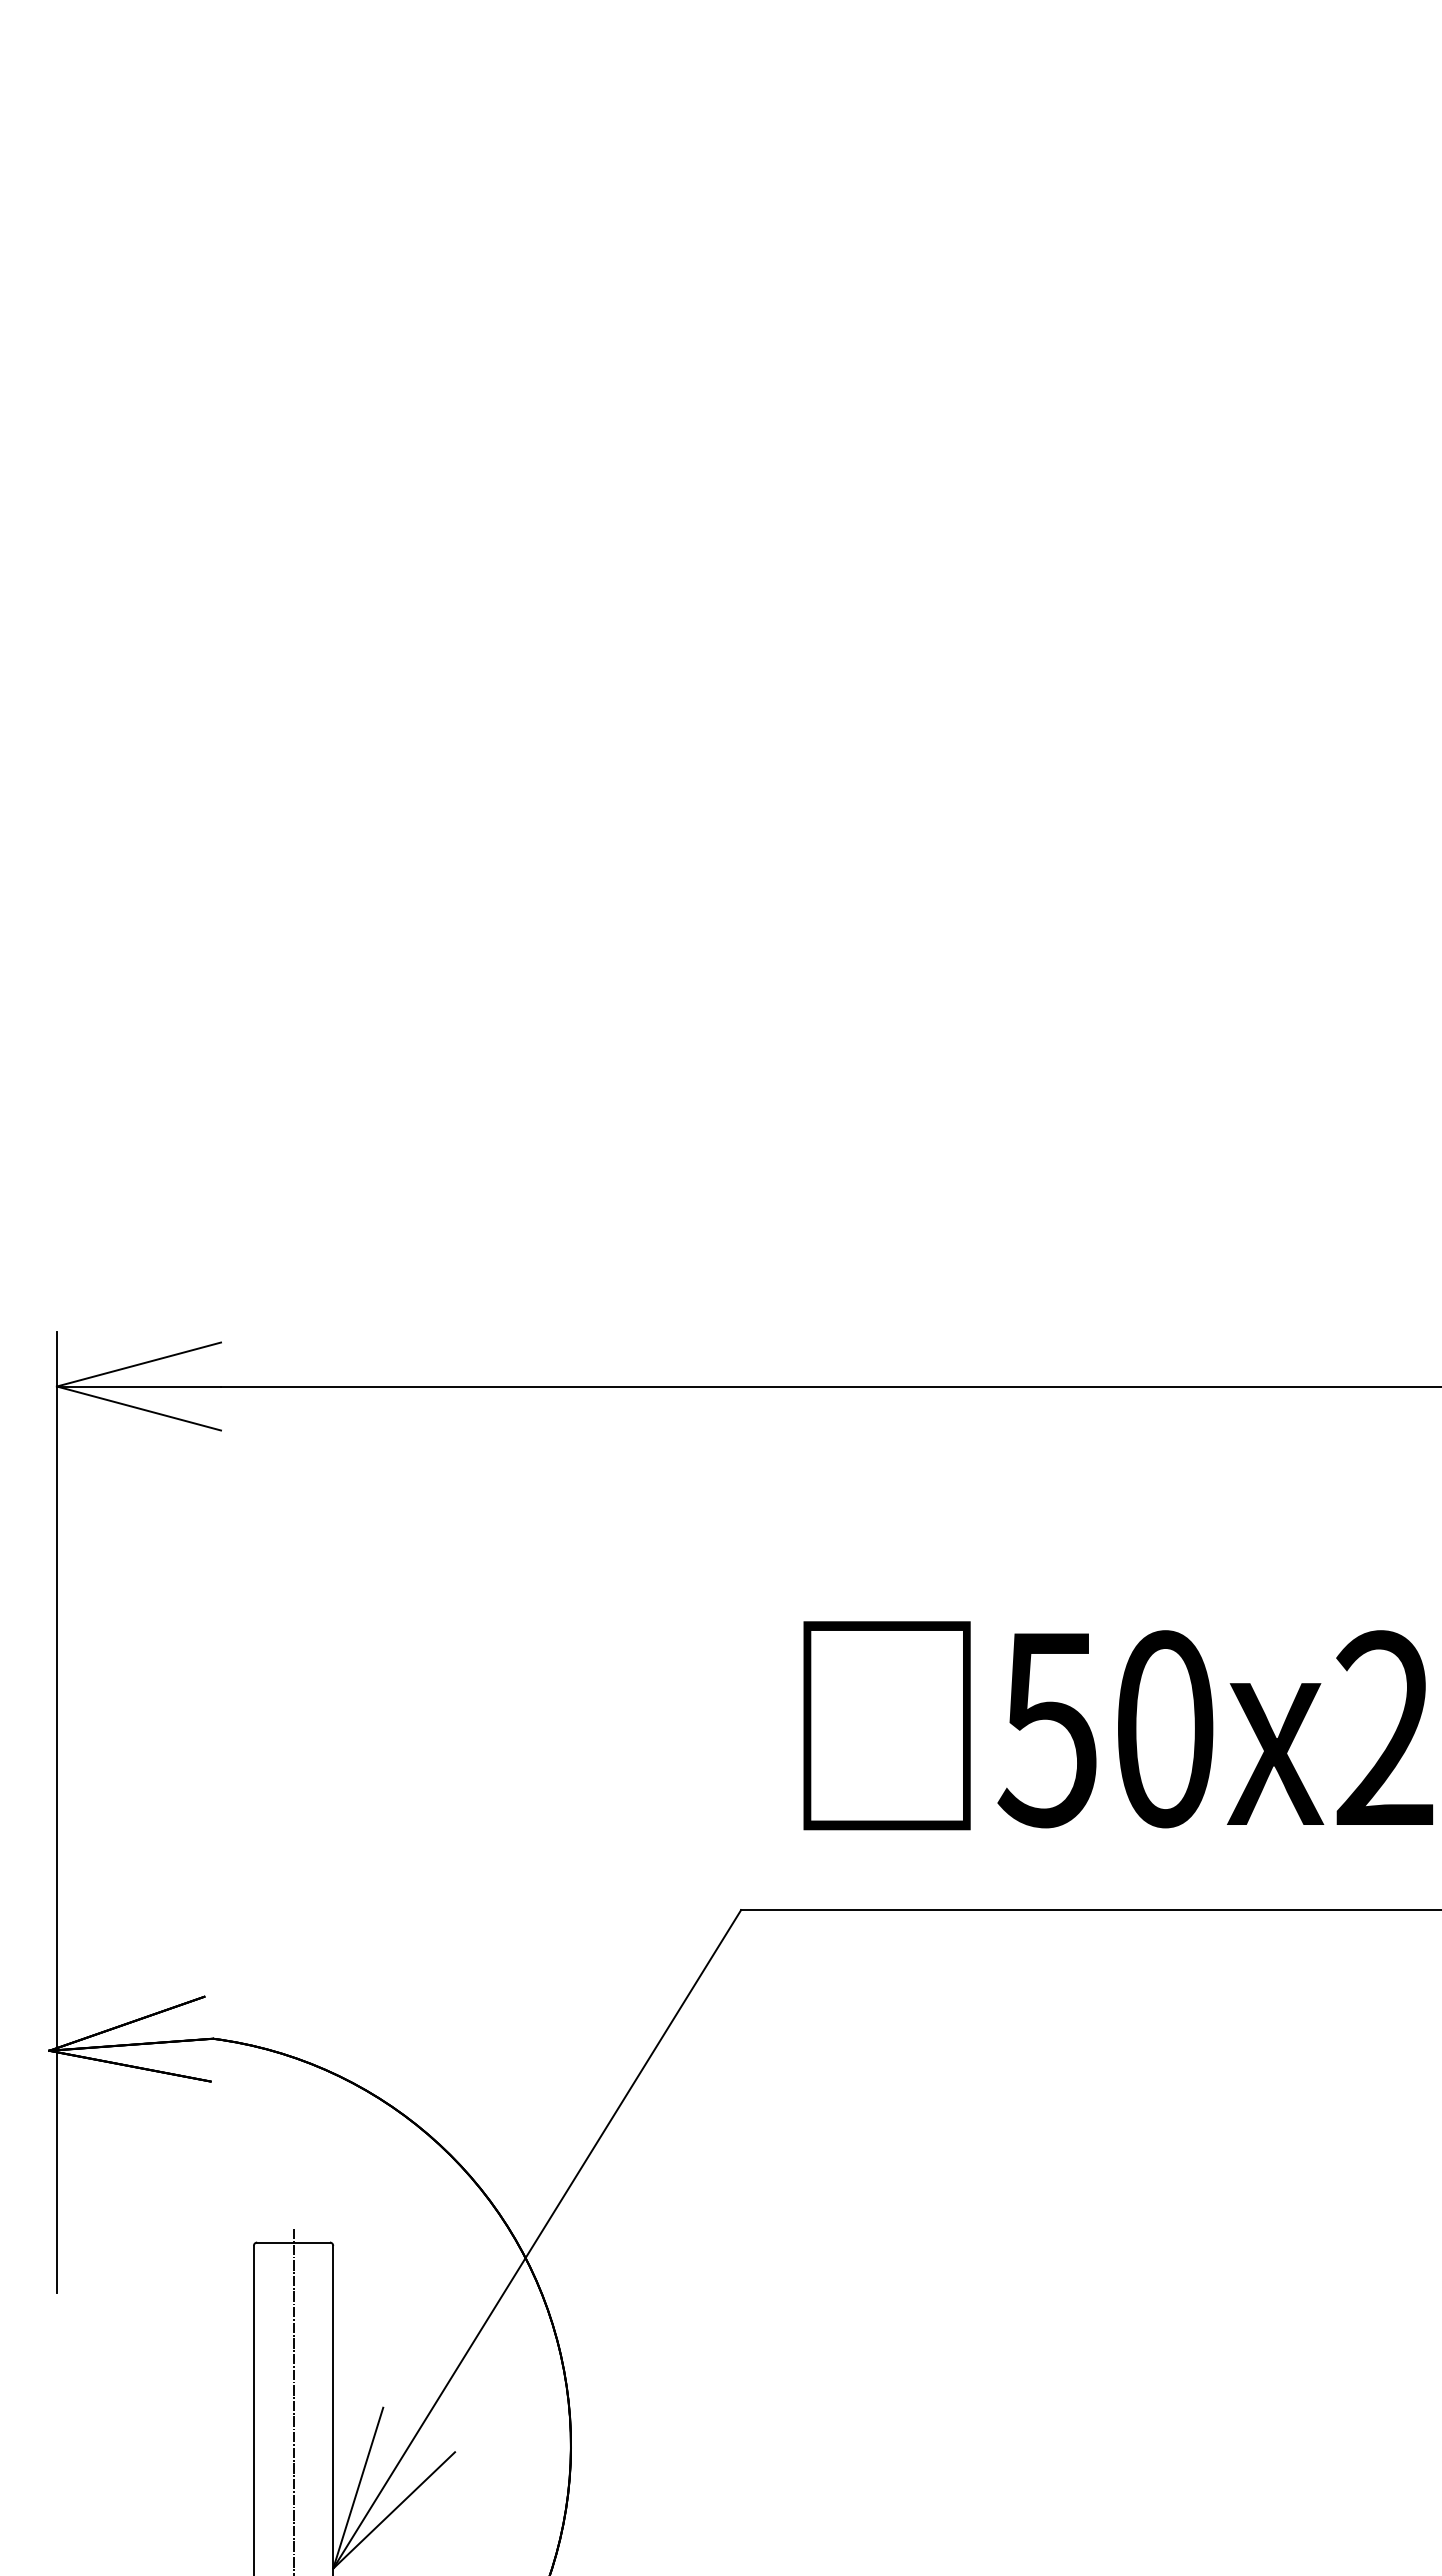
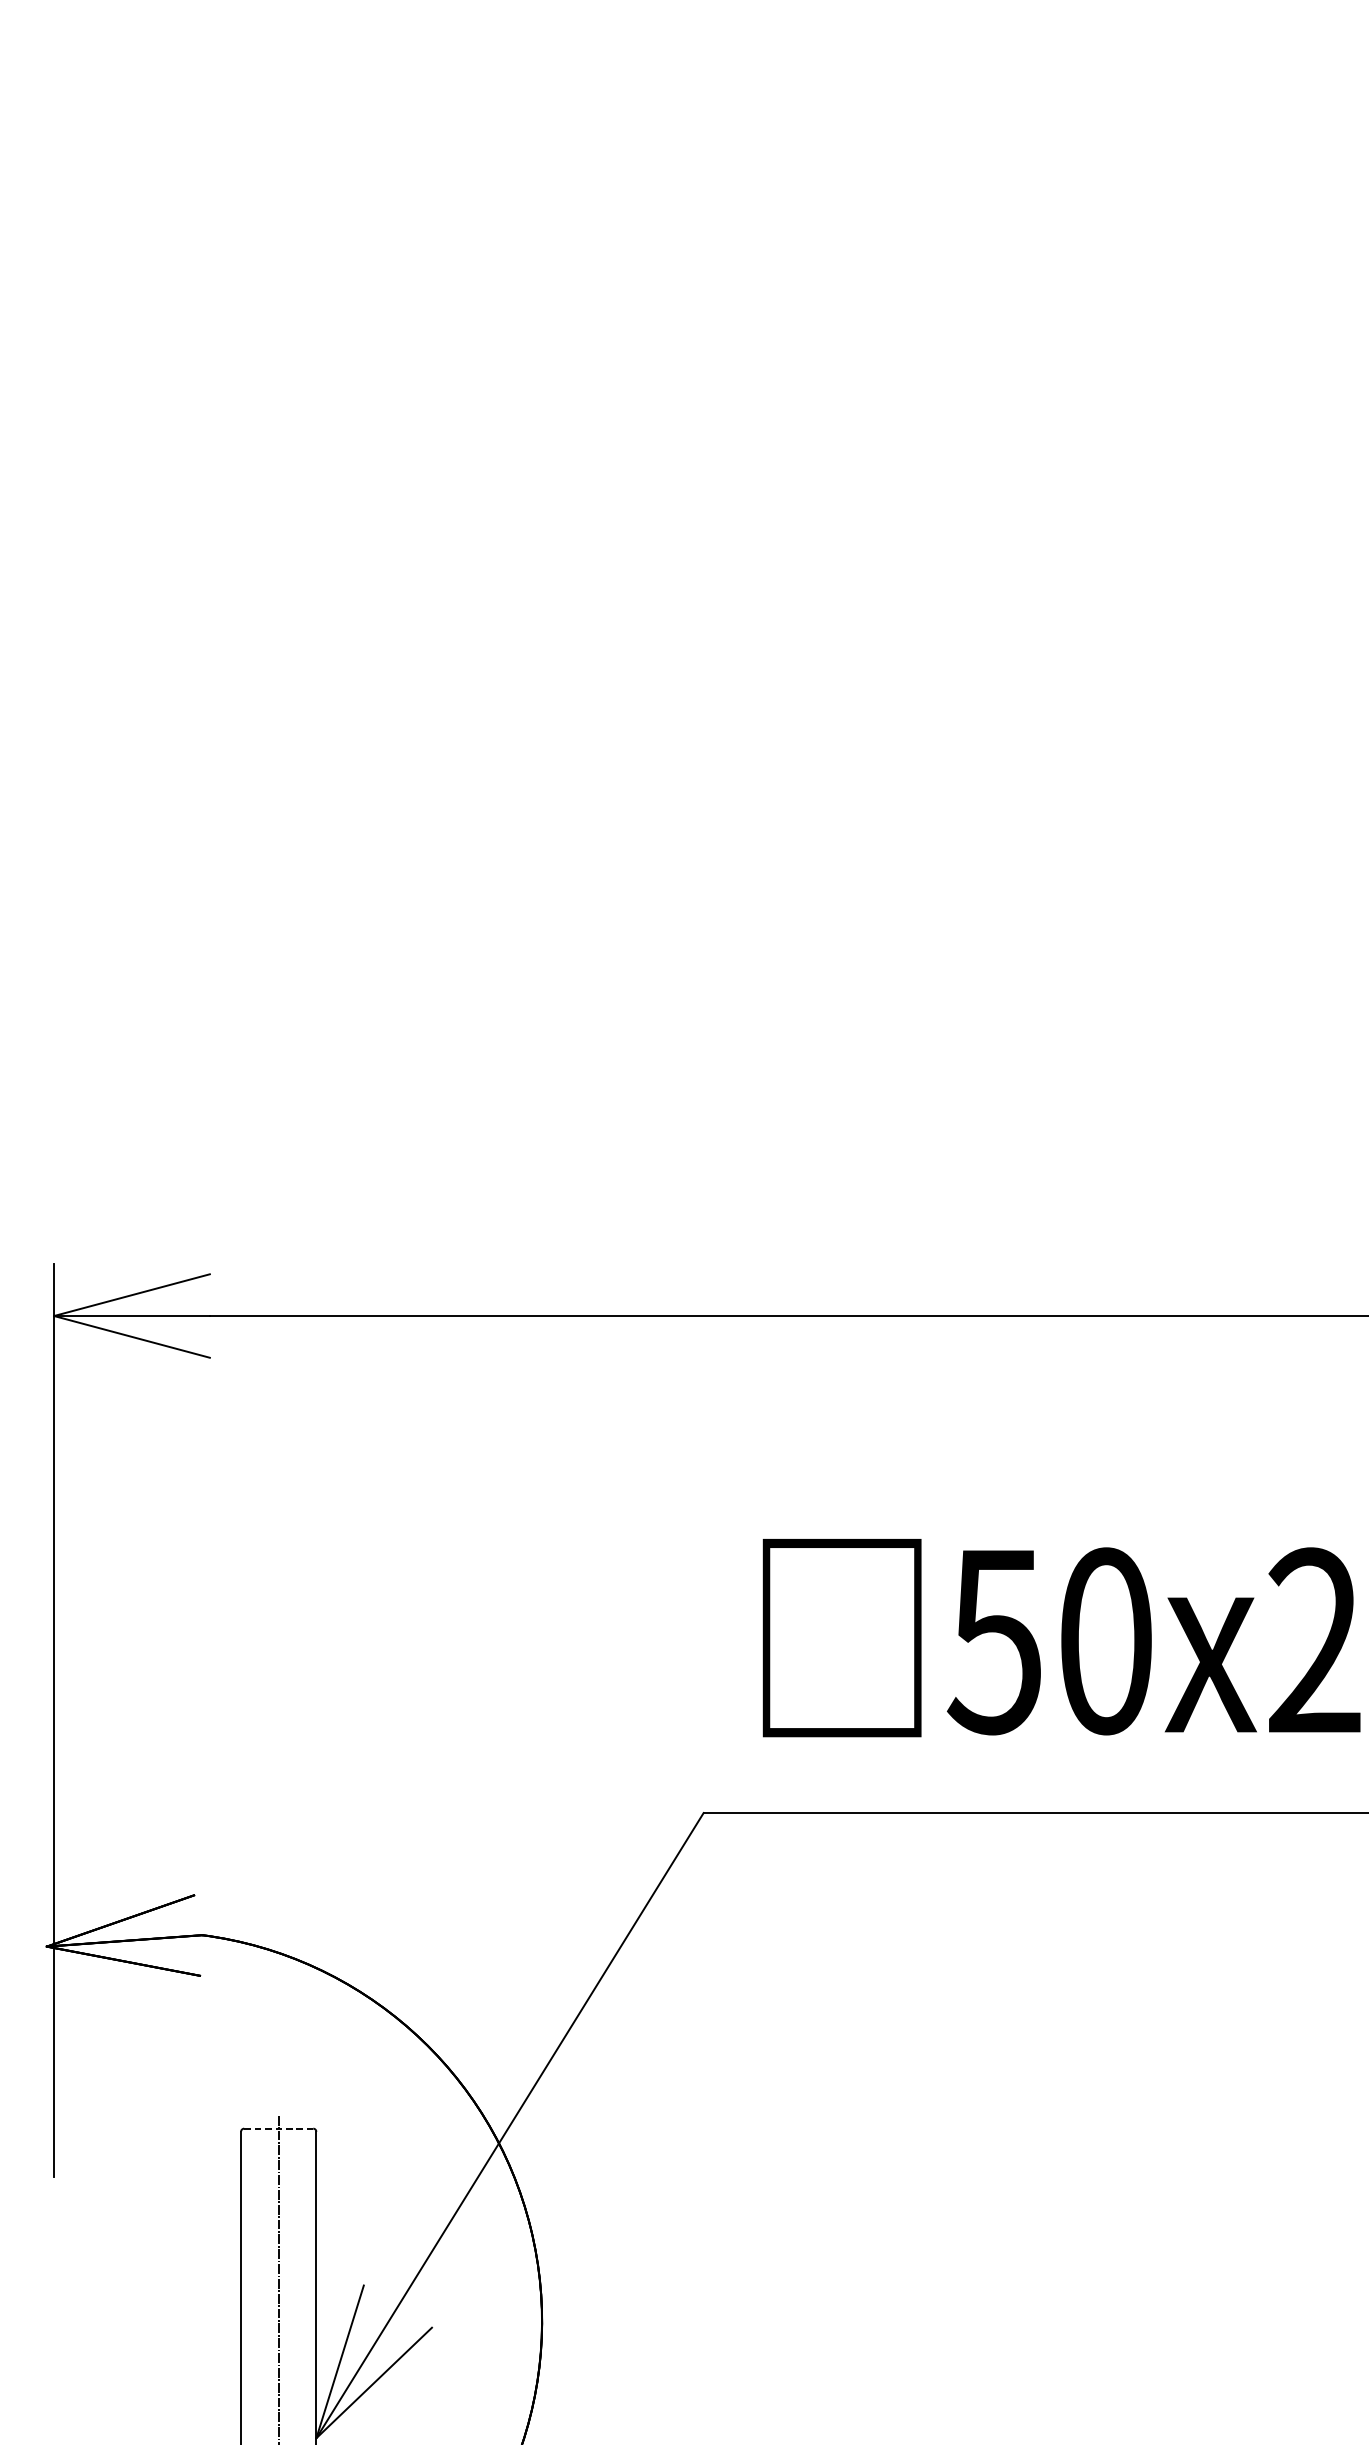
line: (294, 2242) -> (279, 2128), solid -> dashed

